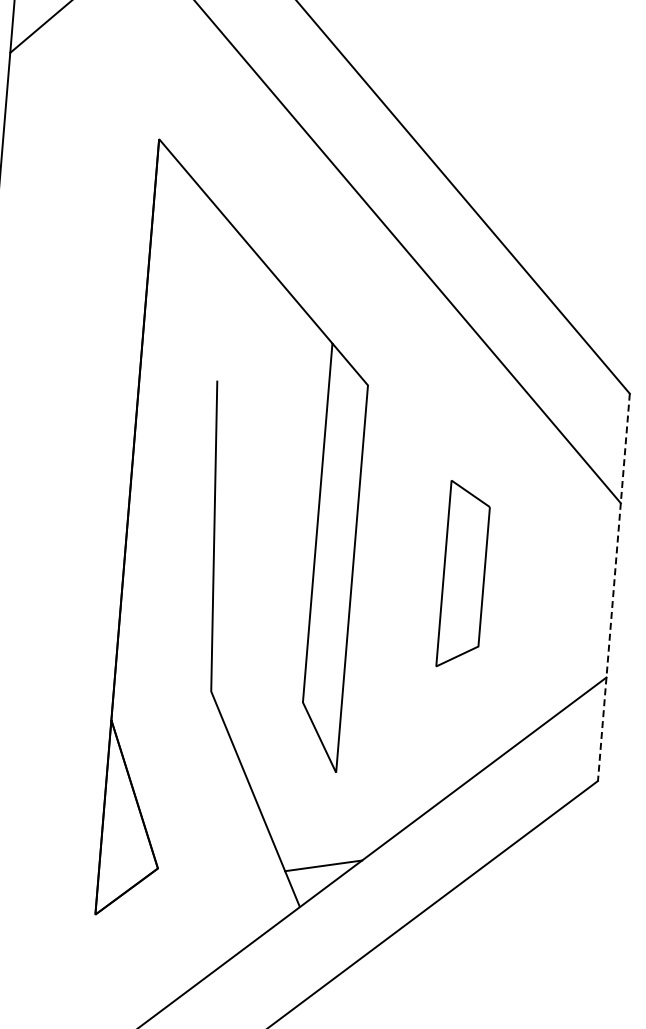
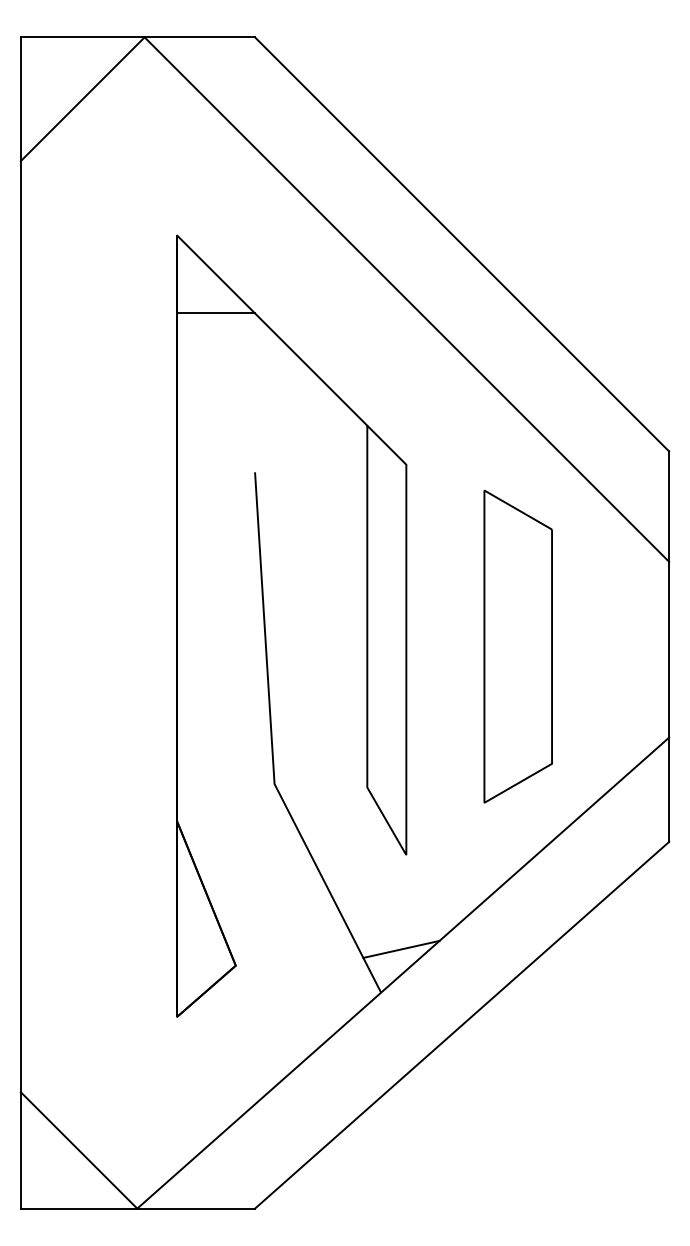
line: (191, 219) -> (215, 313), added
part: (463, 574) -> (517, 646), size x1.67
line: (614, 588) -> (669, 647), dashed -> solid

